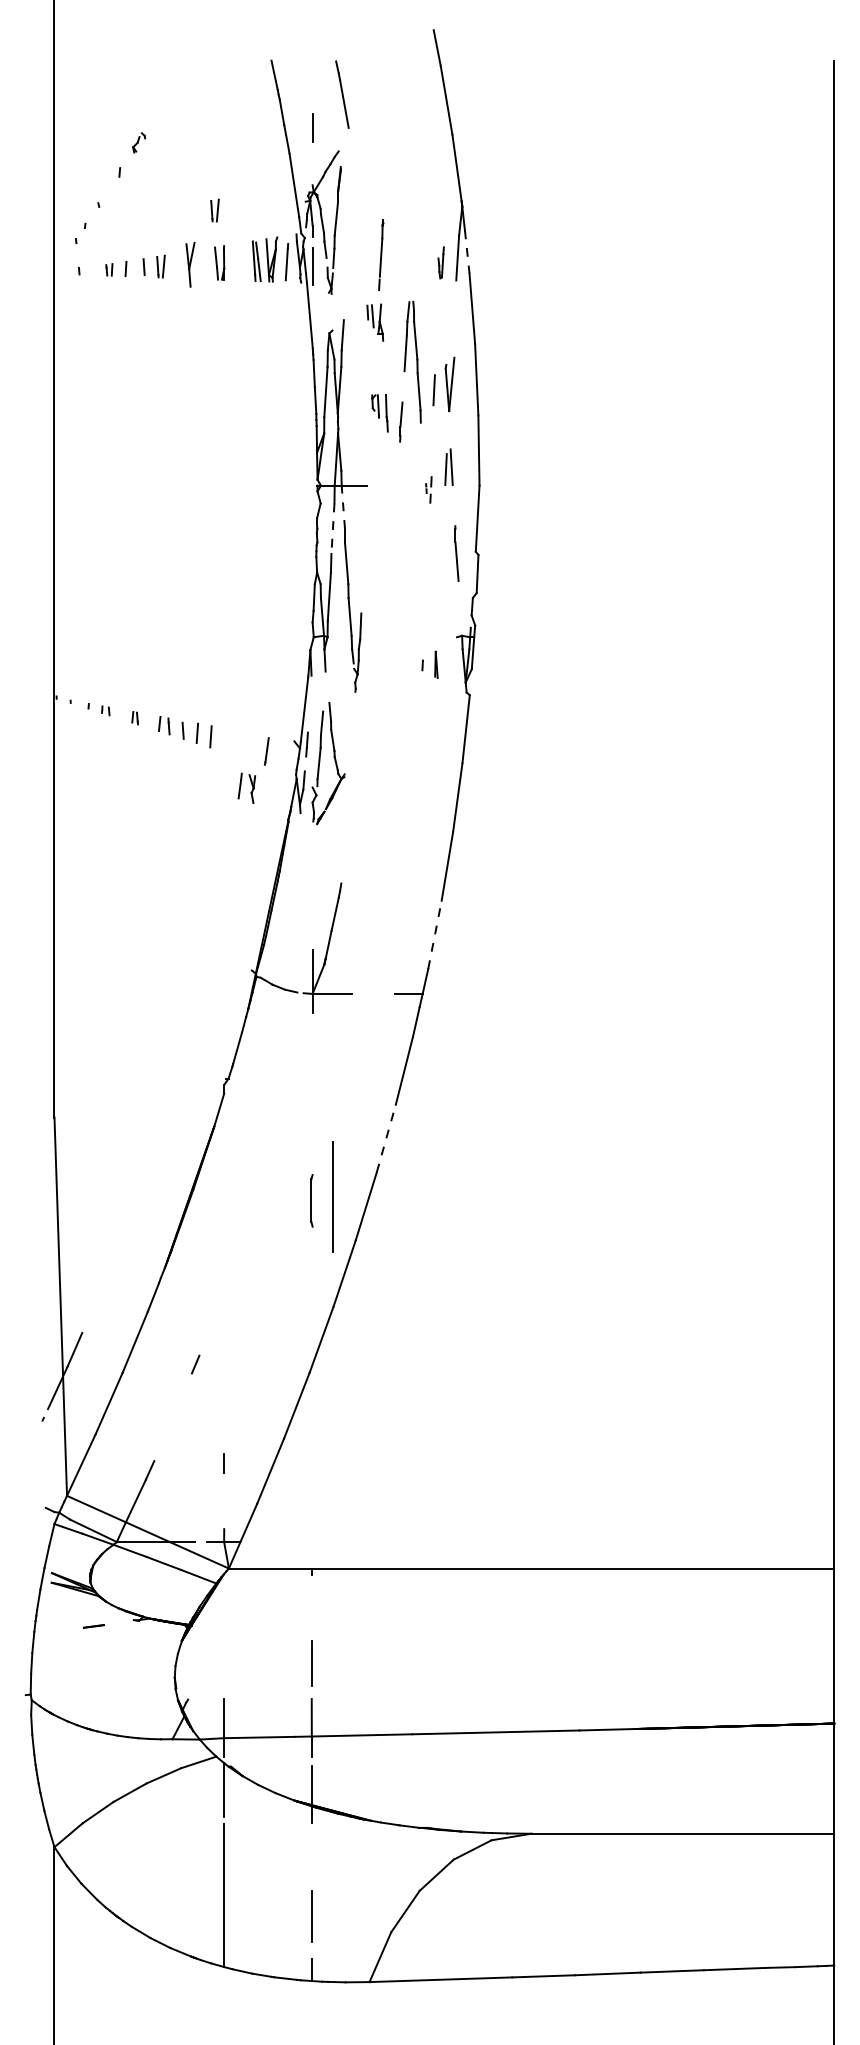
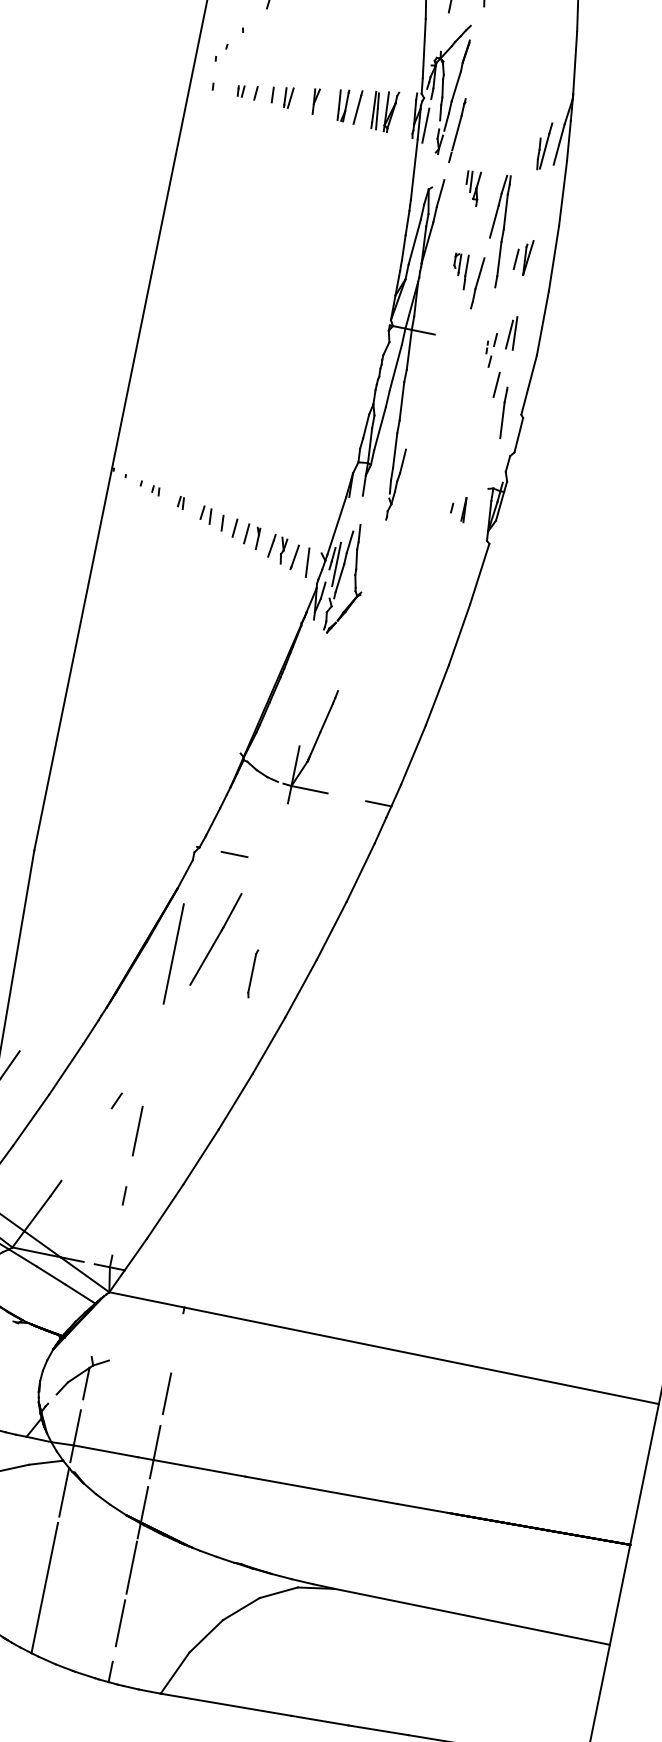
part: (214, 210) -> (347, 56), removed
line: (467, 252) -> (569, 141), dashed -> solid
line: (381, 254) -> (457, 130), moved
line: (286, 262) -> (357, 107), moved
part: (440, 262) -> (542, 145), size x1.67
part: (189, 264) -> (314, 101), size x0.62
part: (443, 384) -> (522, 256), size x0.71
part: (400, 421) -> (477, 282), size x1.43
part: (428, 489) -> (489, 349), size x1.43
line: (343, 507) -> (409, 350), dashed -> solid
line: (442, 525) -> (495, 384), added
line: (332, 529) -> (395, 368), dashed -> solid
part: (222, 739) -> (256, 538), added
line: (312, 749) -> (336, 564), added
line: (281, 753) -> (307, 561), added
part: (246, 787) -> (277, 548), moved
line: (434, 934) -> (413, 754), dashed -> solid
line: (266, 1078) -> (234, 854), added
line: (386, 1138) -> (331, 930), dashed -> solid
line: (265, 1172) -> (215, 939), added
line: (332, 1196) -> (173, 953), moved
line: (224, 1391) -> (138, 1130), added
part: (219, 1663) -> (83, 1376), added
line: (311, 1854) -> (131, 1567), added

